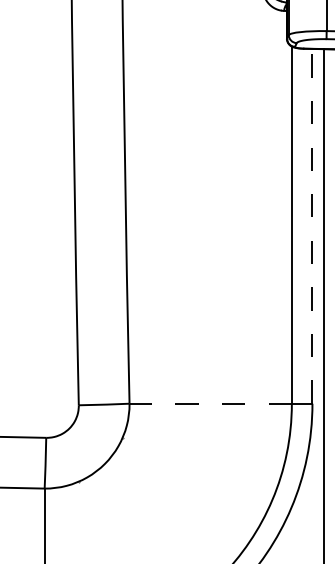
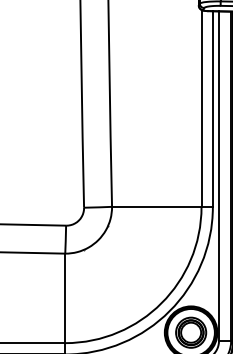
line: (311, 227) -> (212, 109), dashed -> solid
line: (210, 403) -> (156, 206), dashed -> solid

